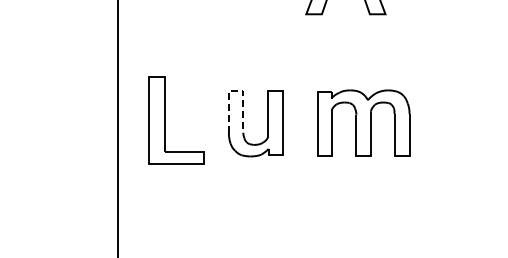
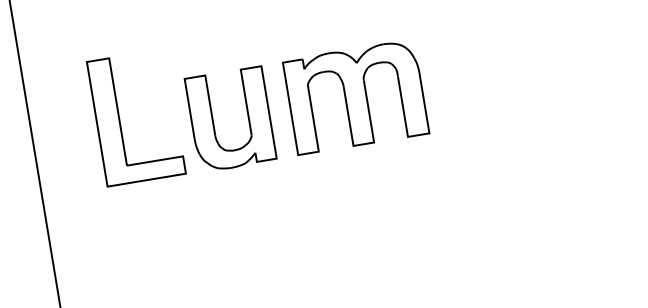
line: (236, 90) -> (195, 77), dashed -> solid
part: (165, 120) -> (120, 120), moved
part: (363, 122) -> (355, 95), moved

